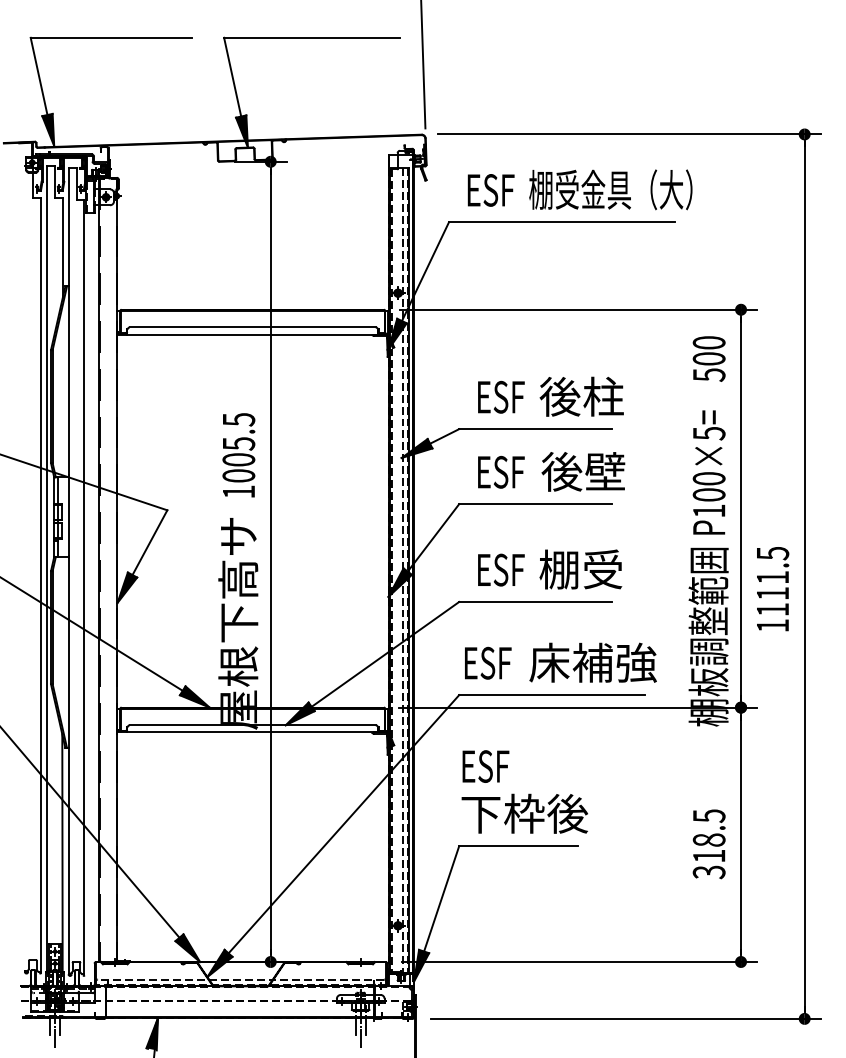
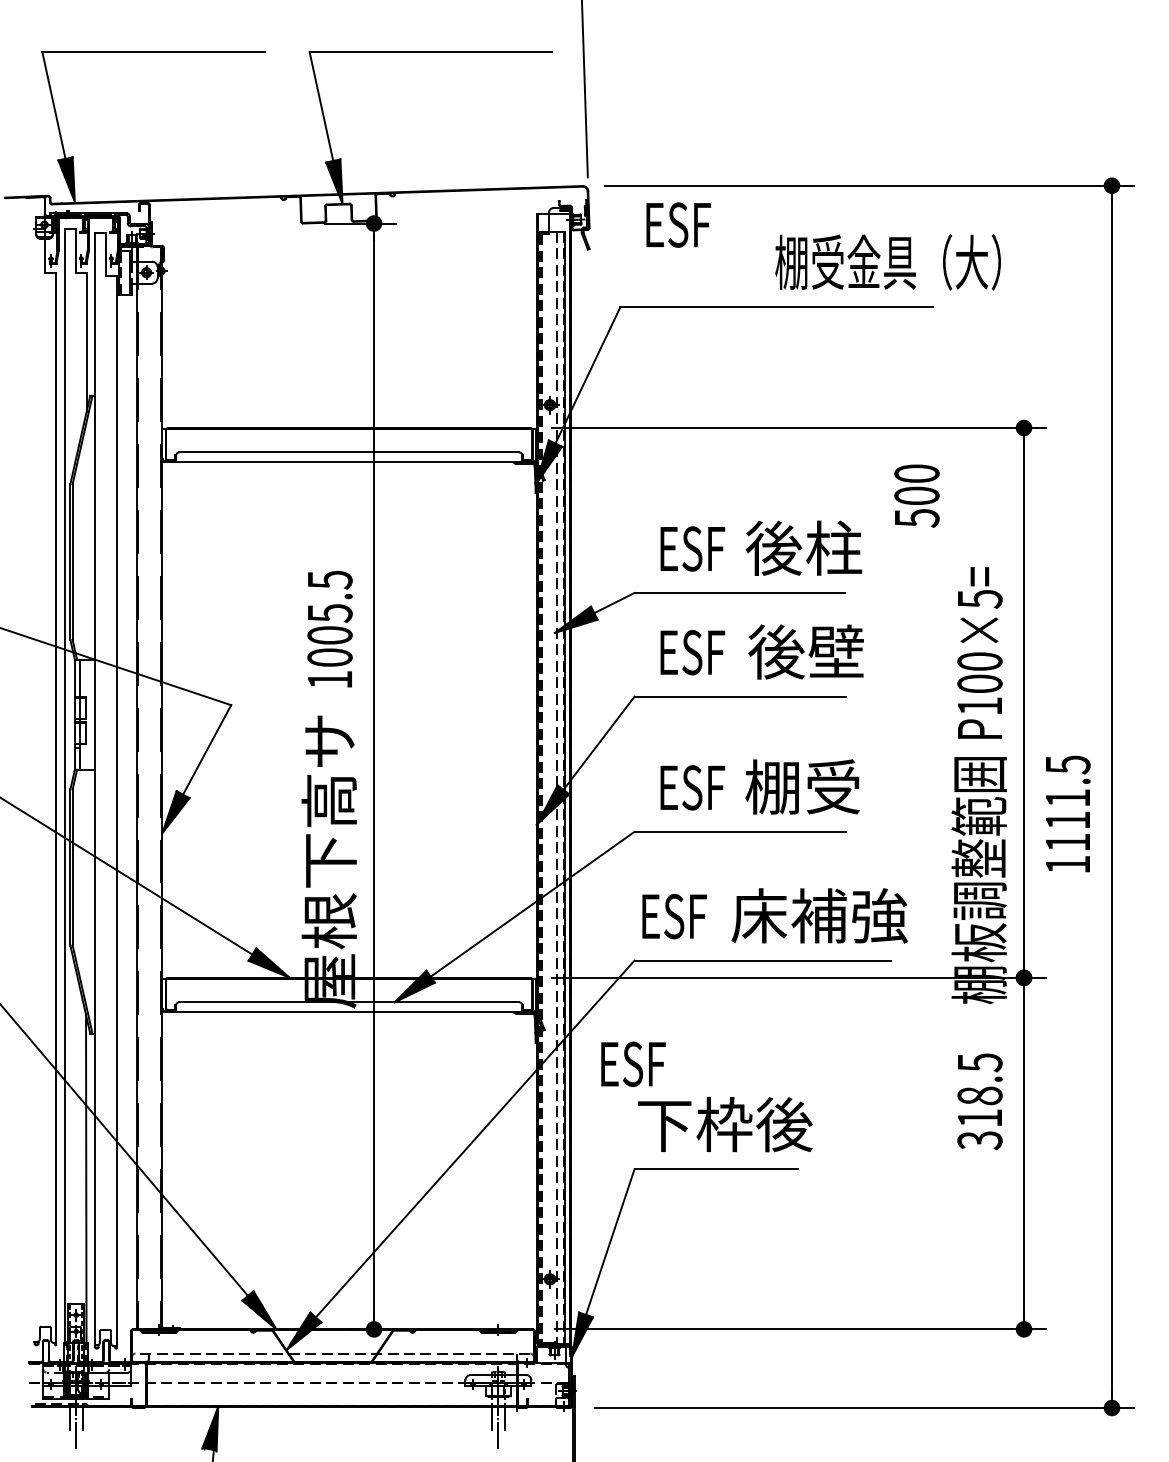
text: (491, 189) -> (678, 224), moved
text: (610, 189) -> (887, 262), moved
text: (708, 358) -> (916, 495), moved
text: (485, 766) -> (633, 1064), moved
text: (708, 844) -> (979, 1101), moved

